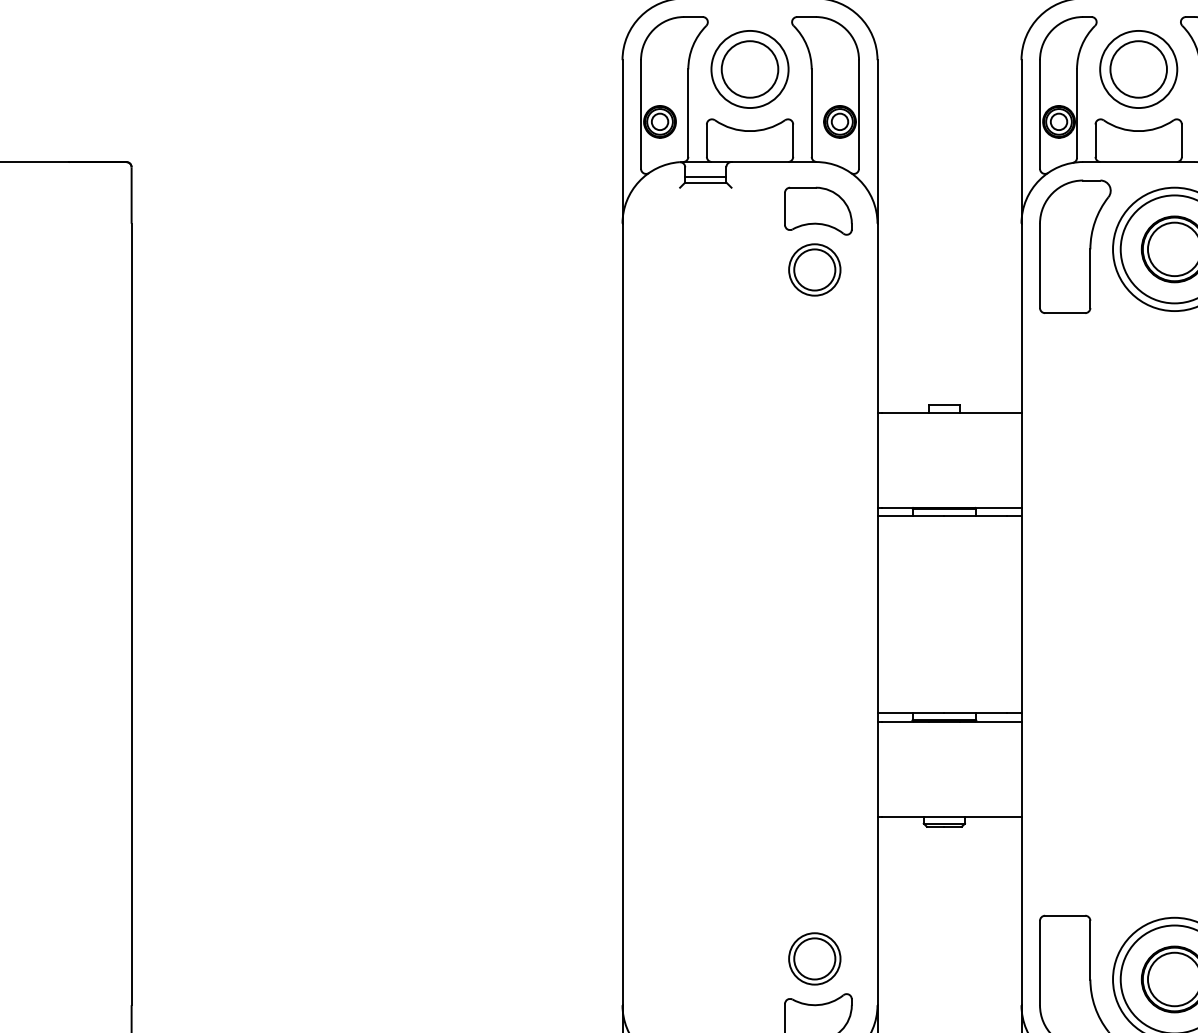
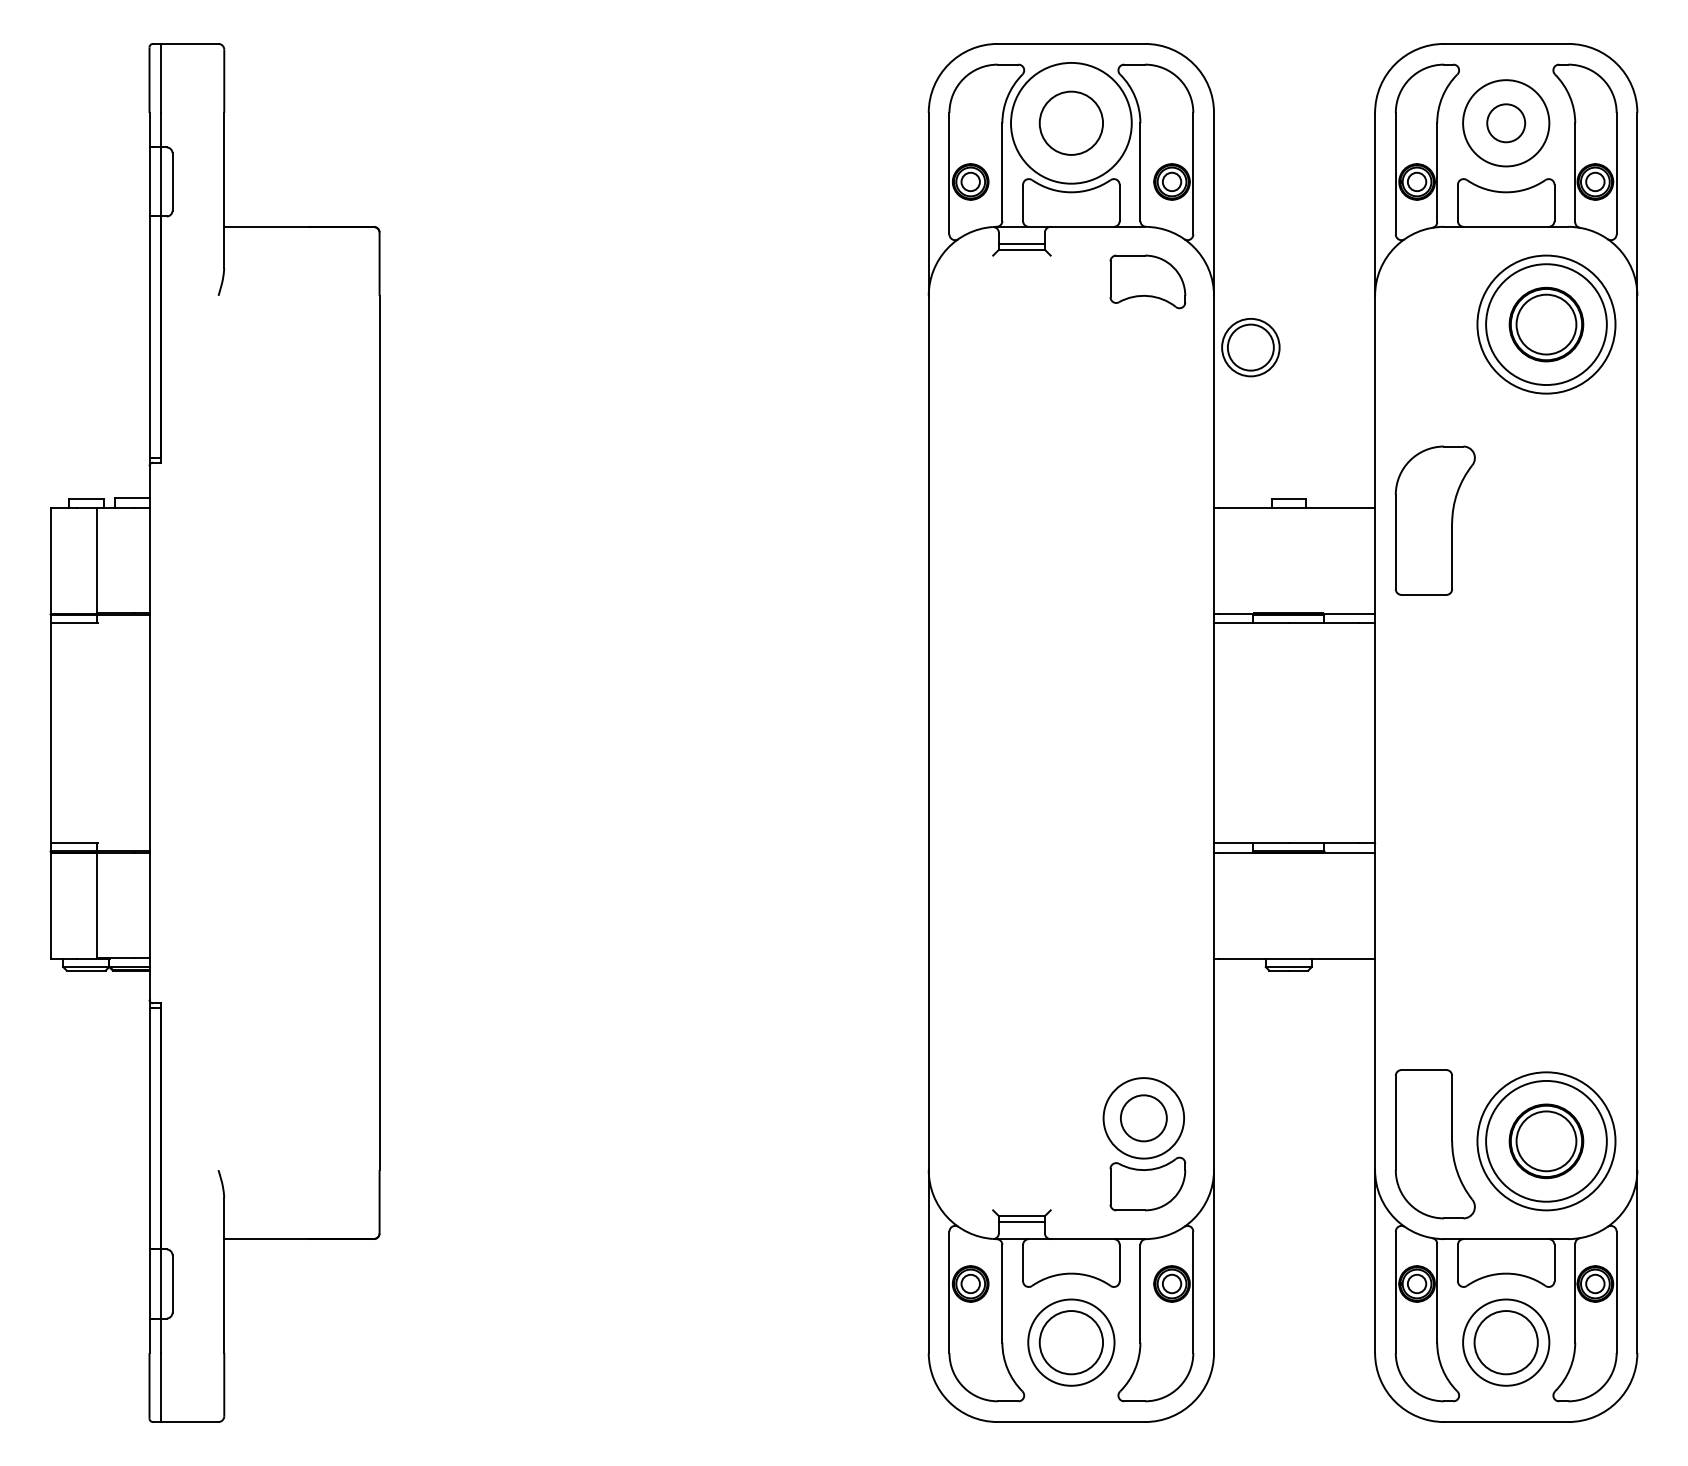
circle: (1138, 68) -> (1505, 122), size x0.6
circle: (750, 69) -> (1071, 123), size x1.4
part: (1074, 246) -> (1434, 520), moved
part: (814, 269) -> (1250, 347), moved
circle: (814, 959) -> (1143, 1118), size x1.4

